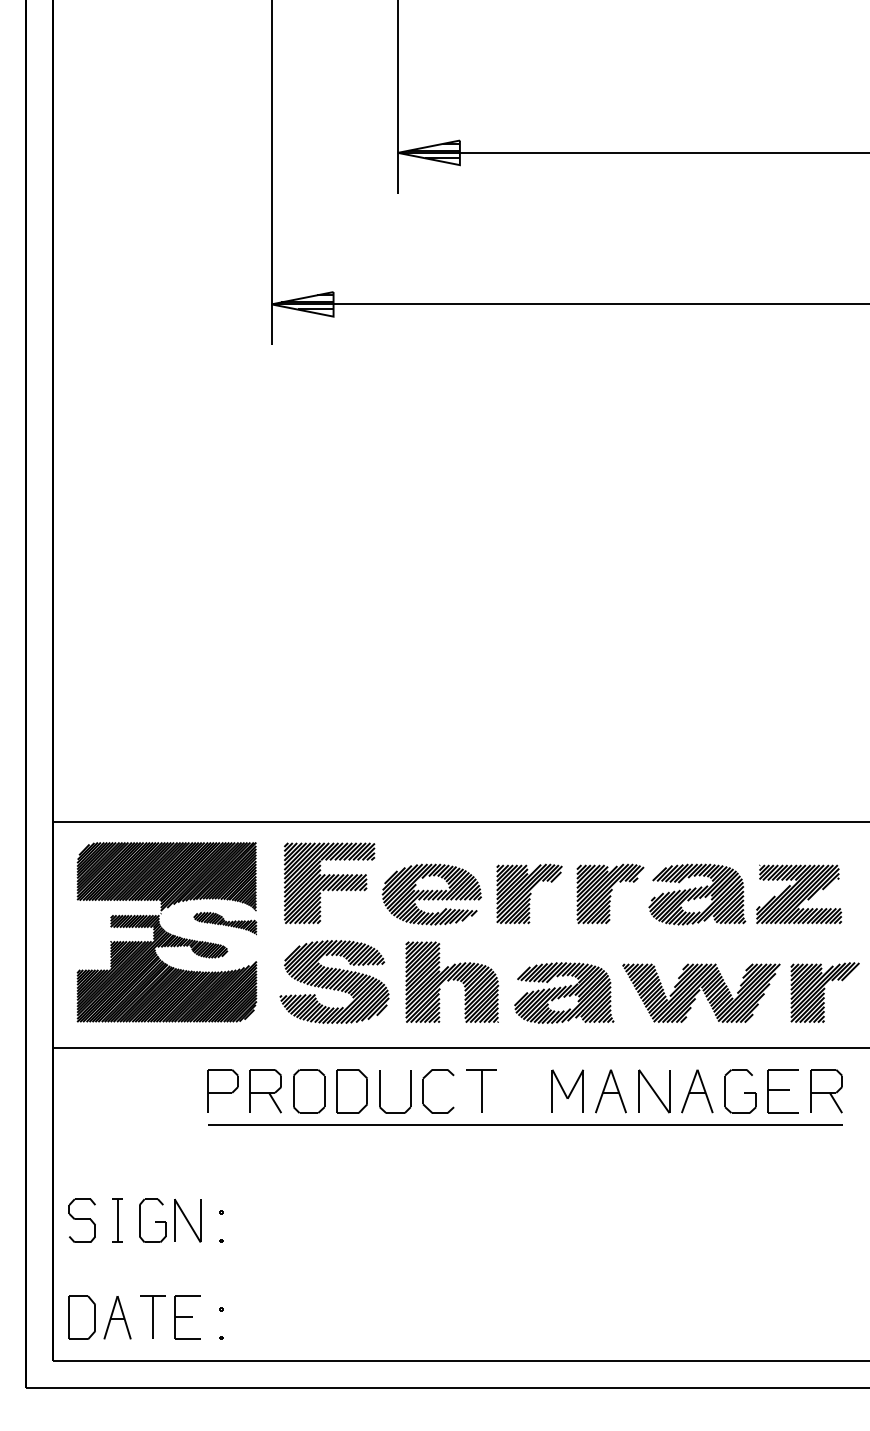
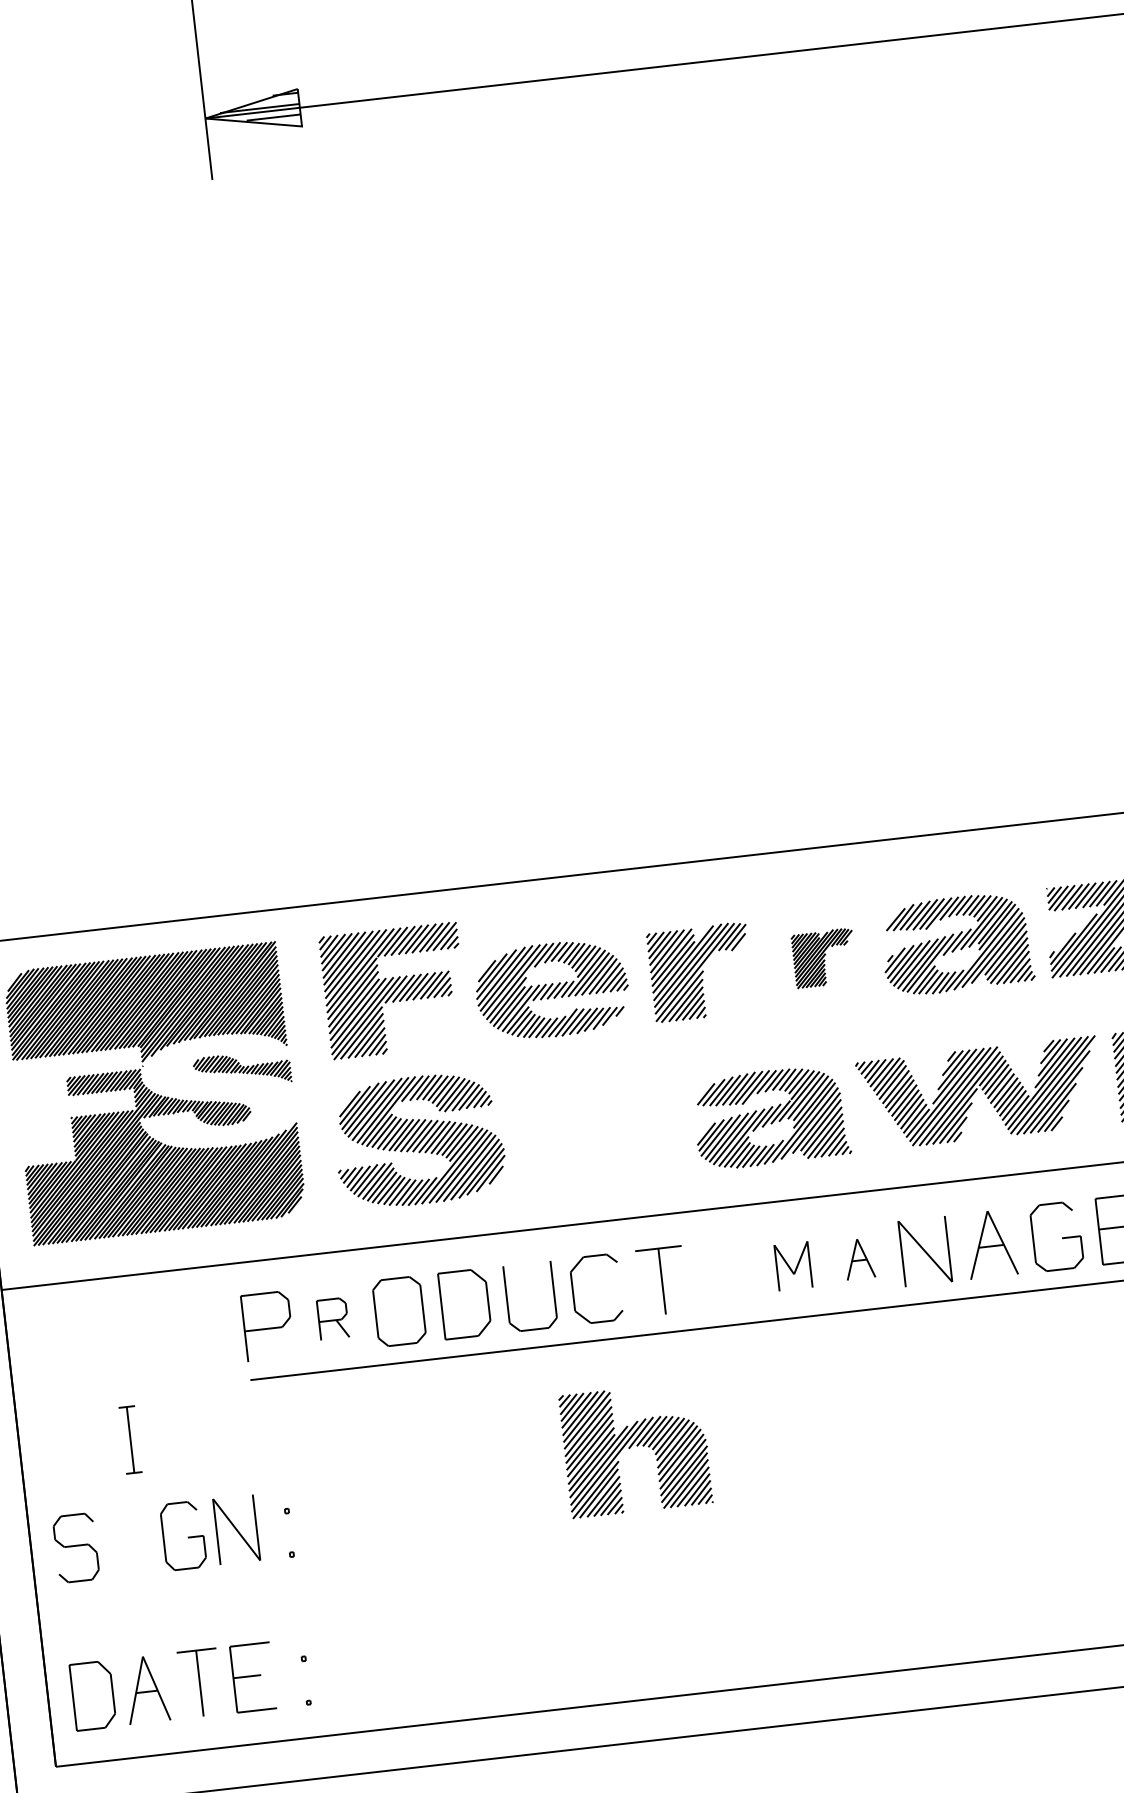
part: (610, 893) -> (824, 957), size x0.6
part: (452, 981) -> (636, 1448), moved
part: (567, 1090) -> (792, 1265), size x0.7
part: (265, 1091) -> (332, 1319), size x0.6
part: (610, 1091) -> (858, 1259), size x0.6
part: (117, 1220) -> (130, 1439), moved

